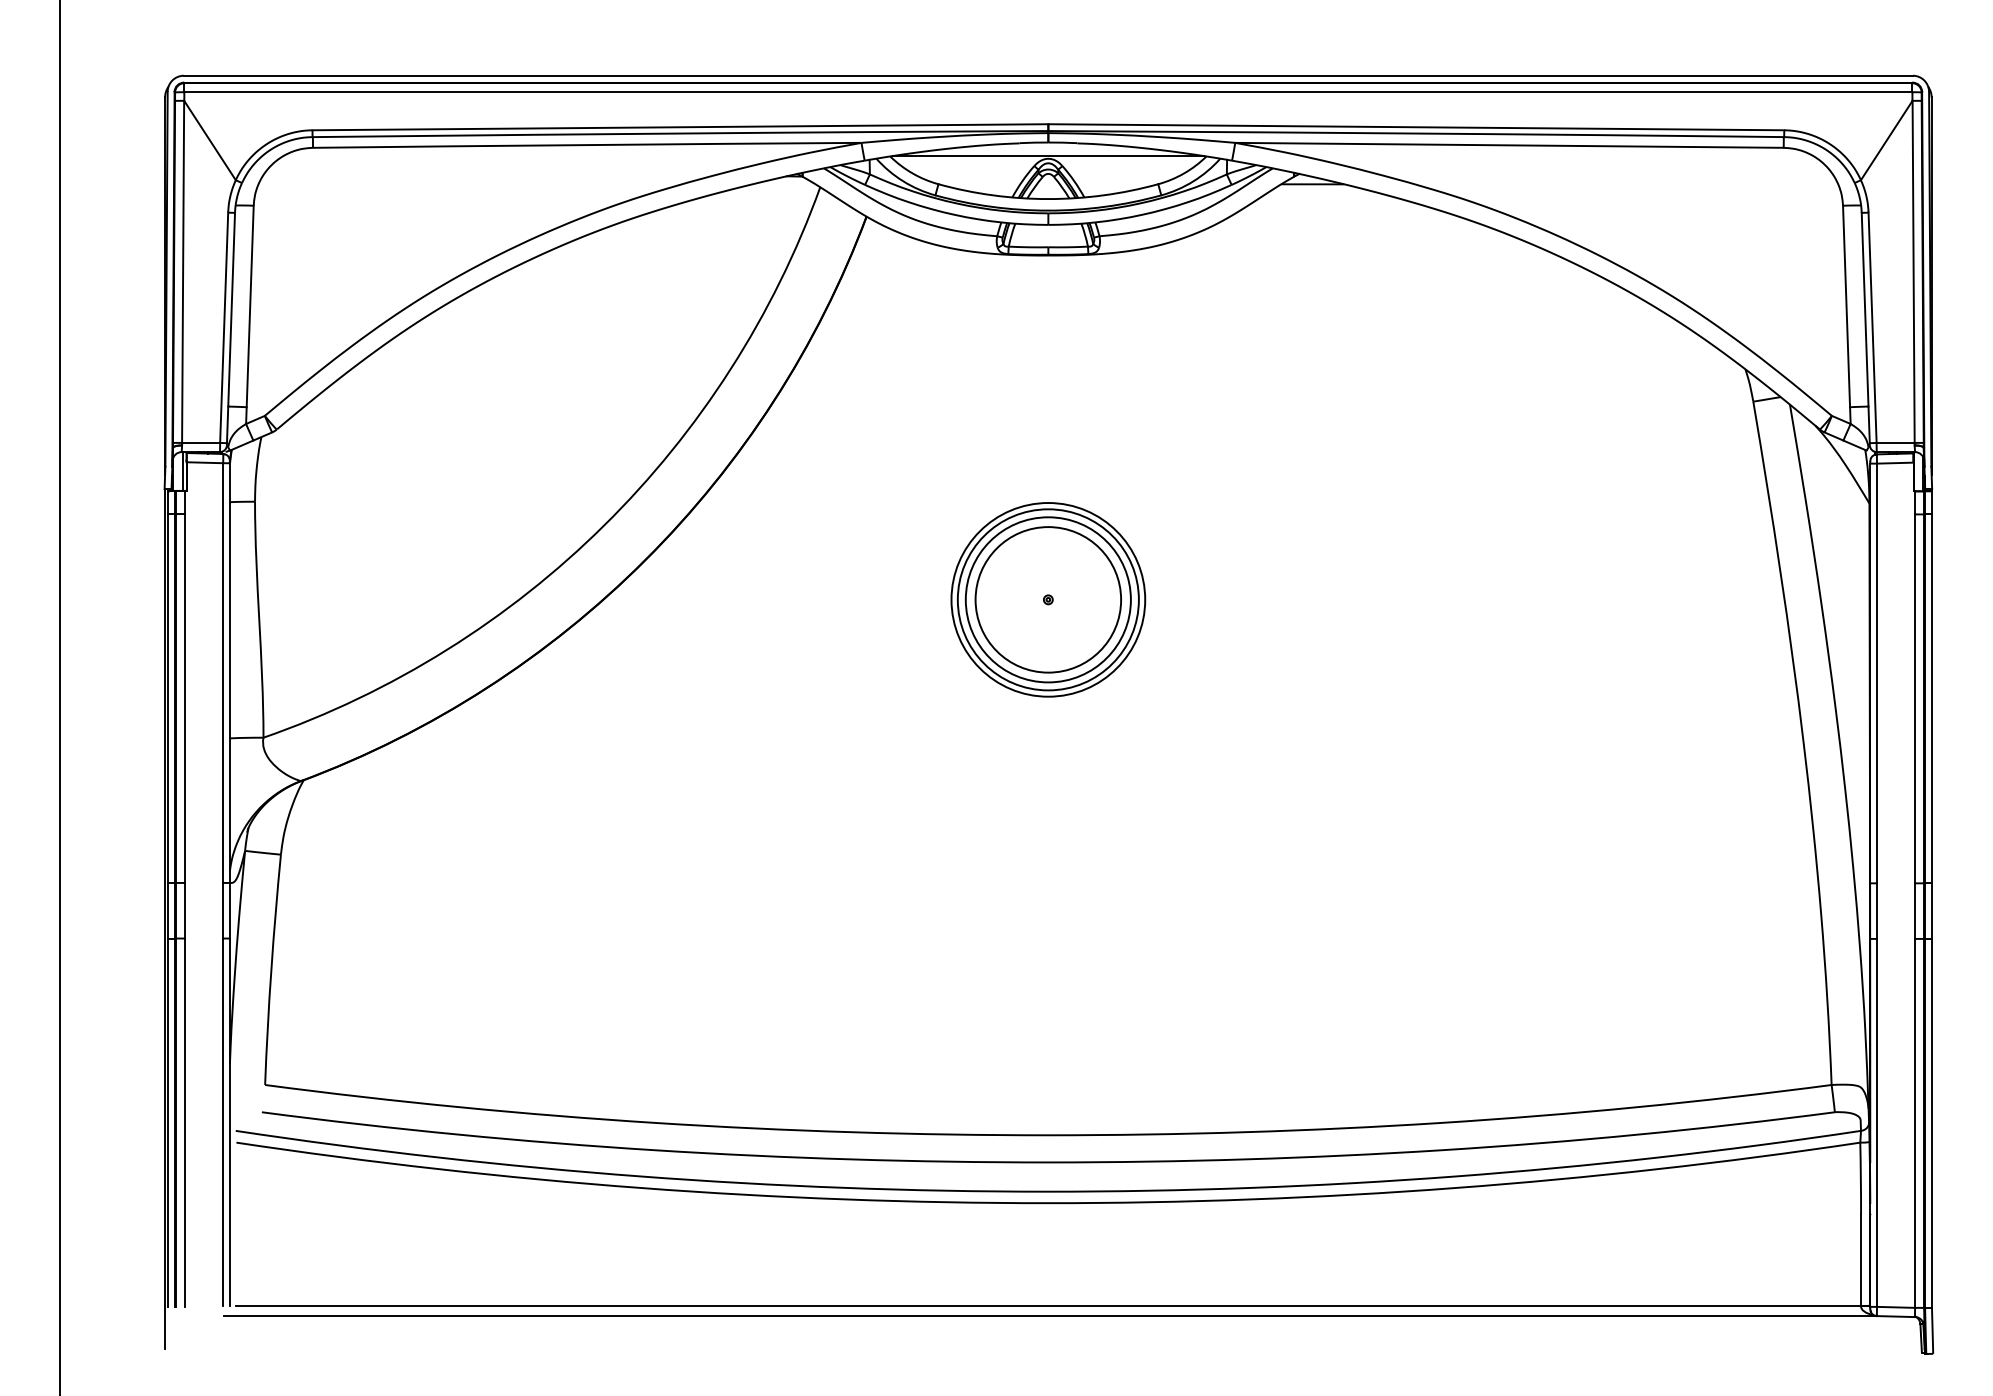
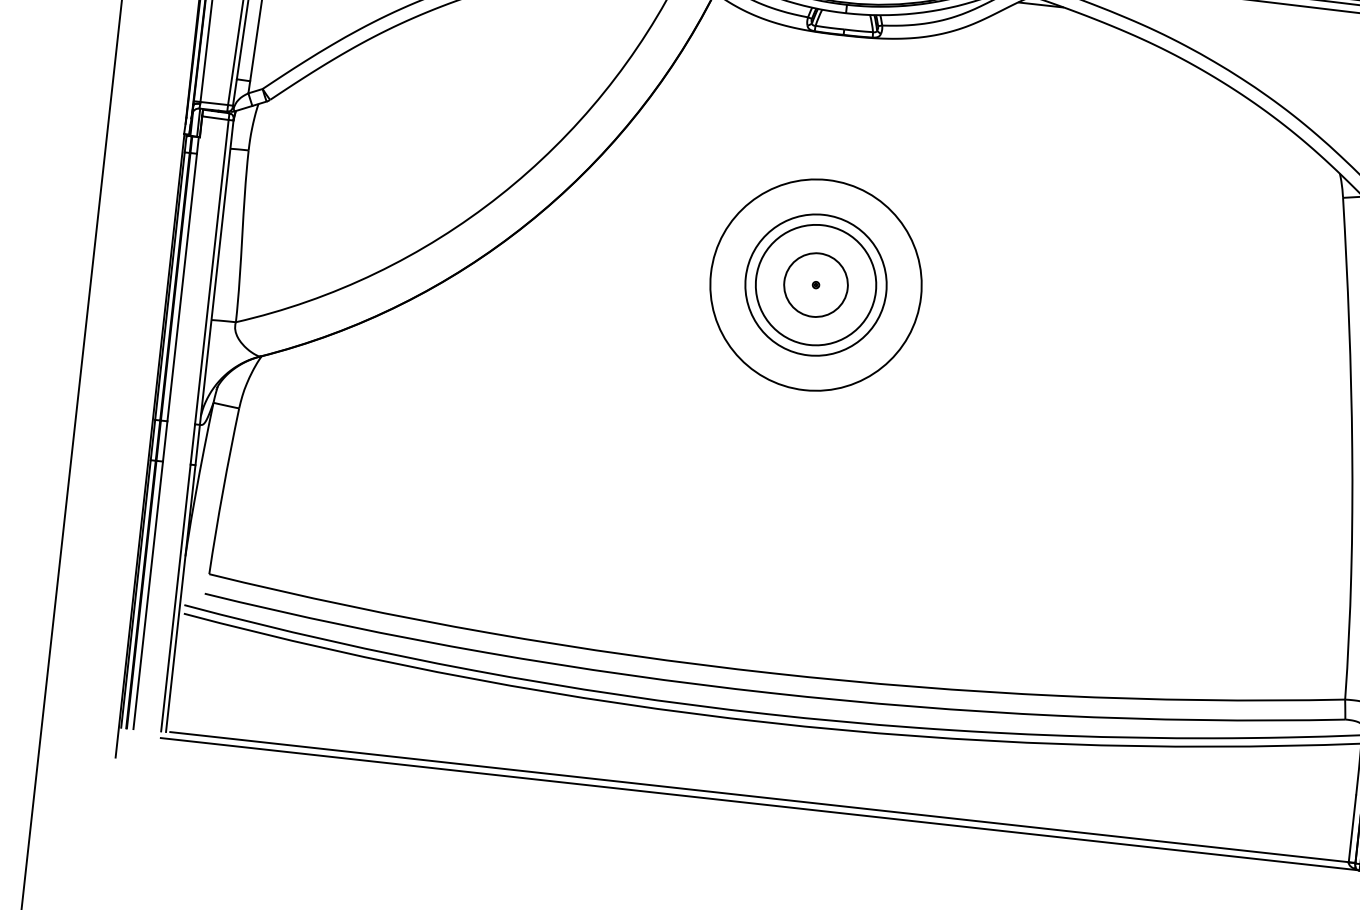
circle: (1047, 599) -> (815, 284), size x1.6
circle: (1048, 599) -> (816, 284), size x0.6

